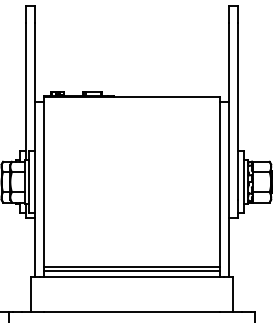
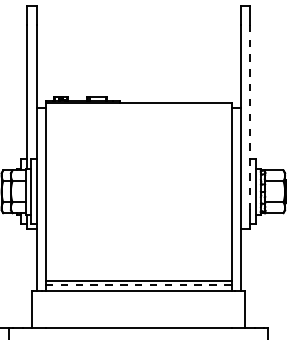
line: (238, 111) -> (250, 117), solid -> dashed
line: (131, 271) -> (138, 285), solid -> dashed

